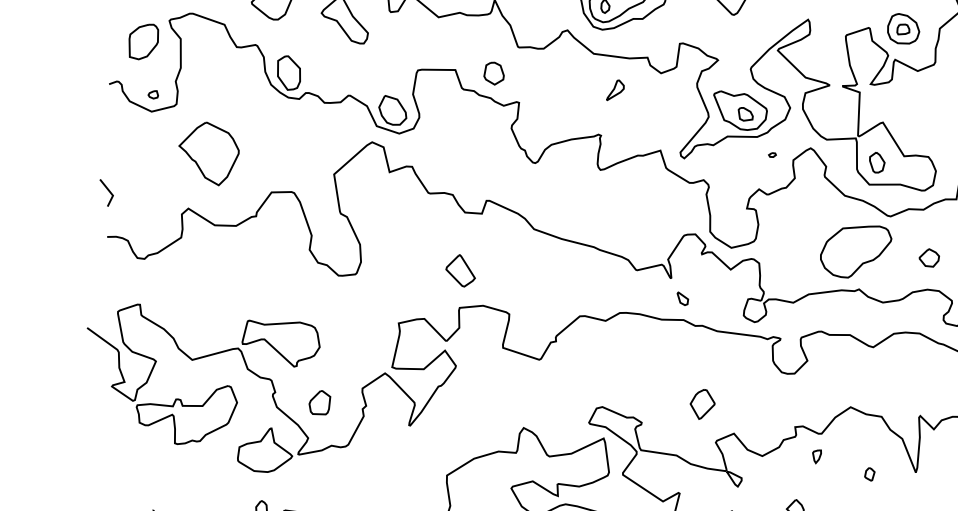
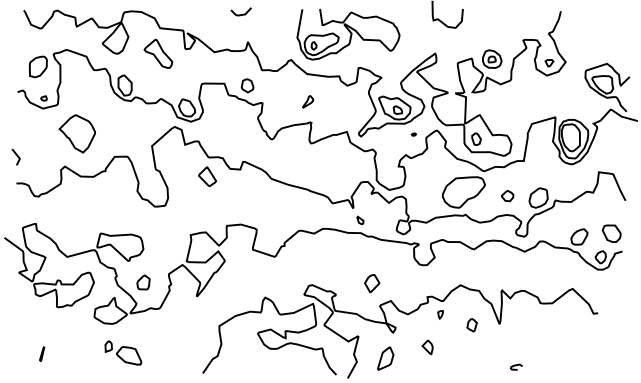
part: (614, 89) -> (307, 101), moved
part: (460, 270) -> (207, 176), moved
part: (868, 474) -> (471, 325), size x1.67

